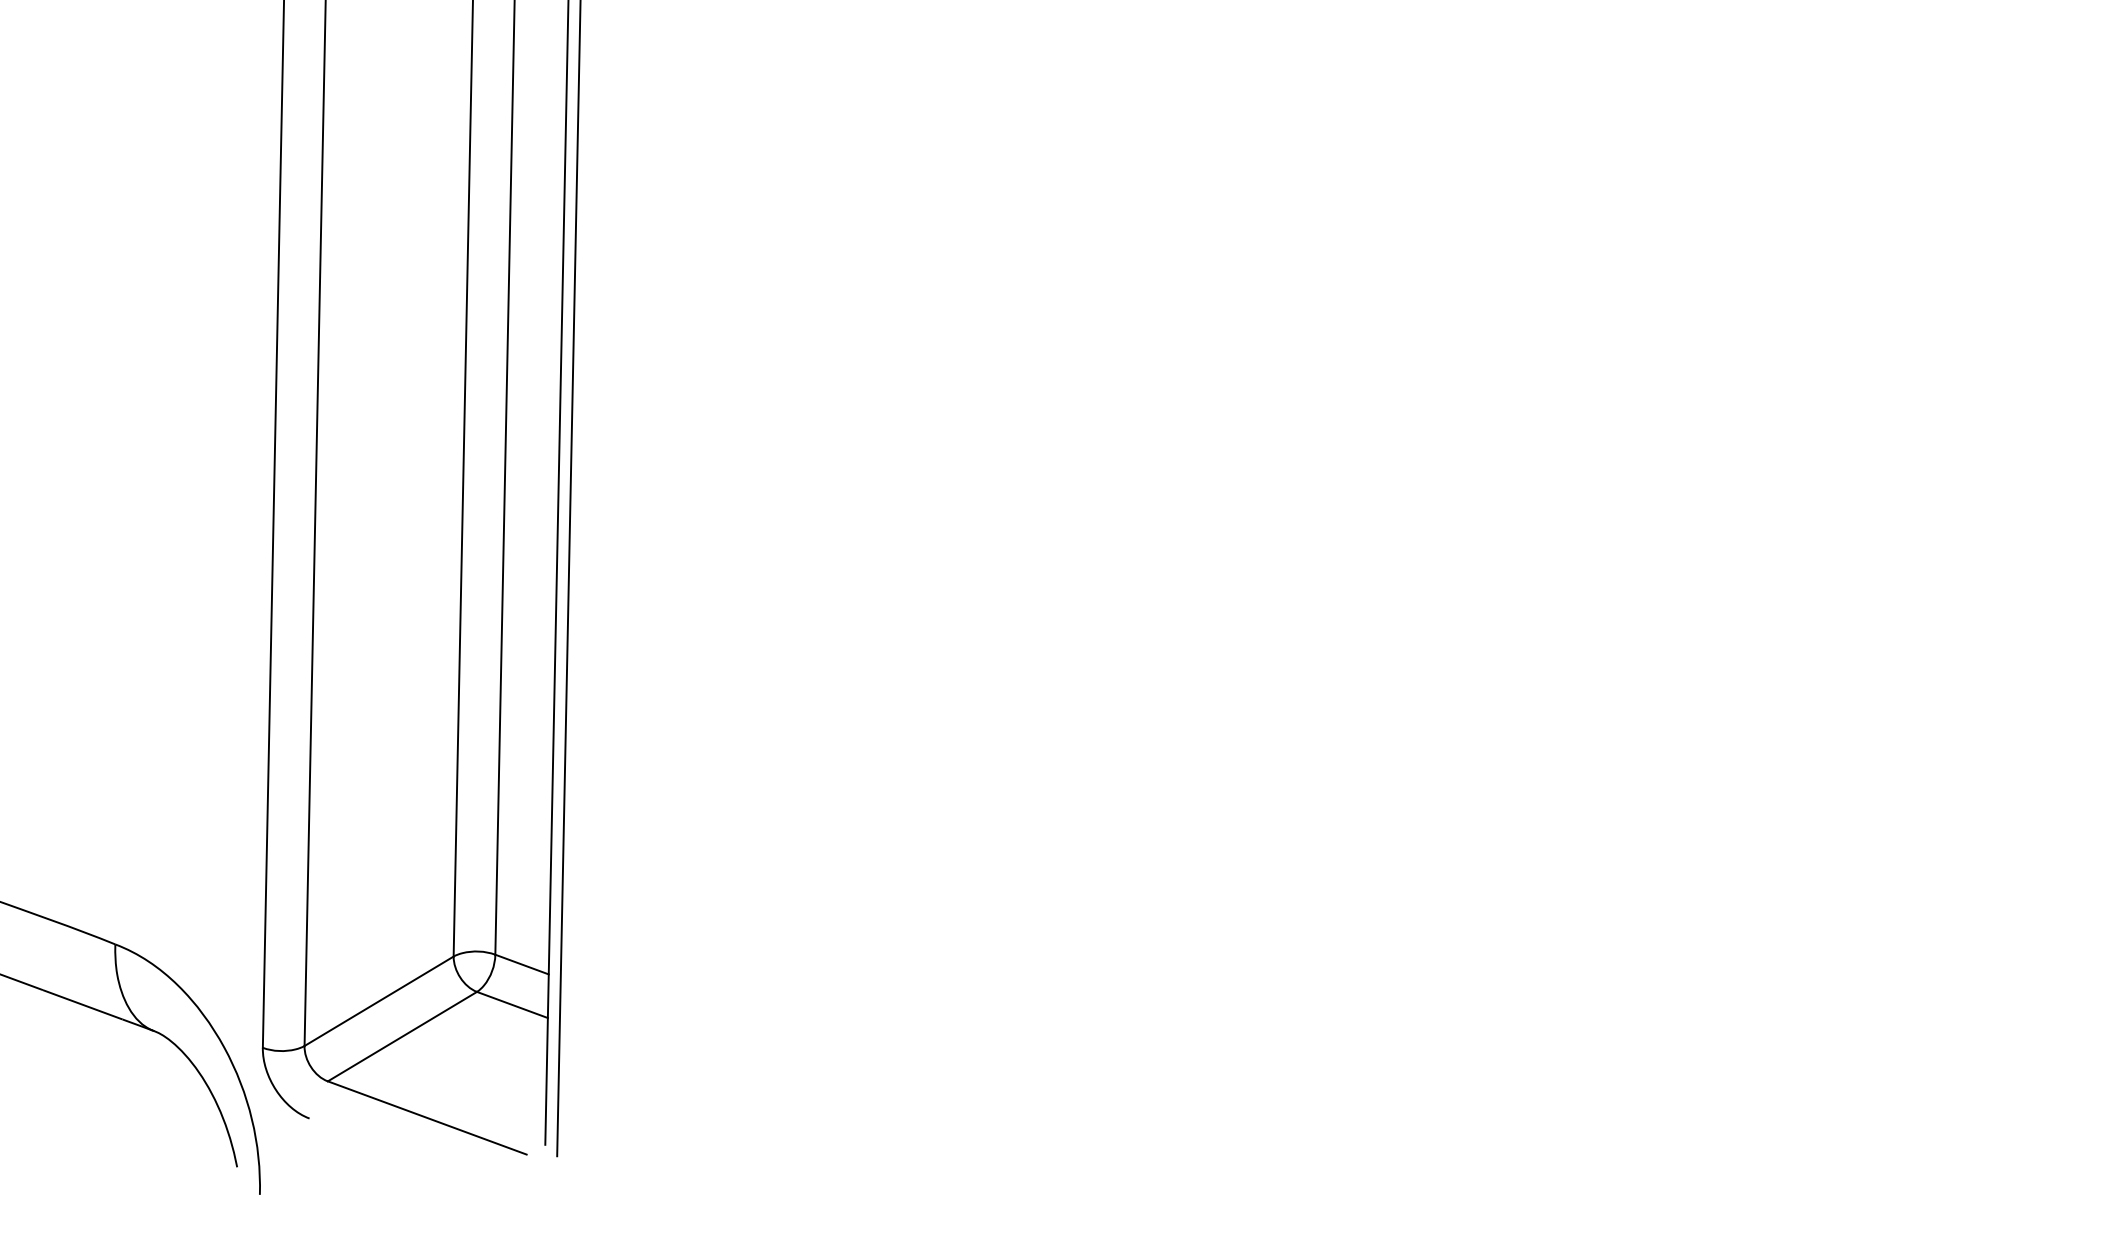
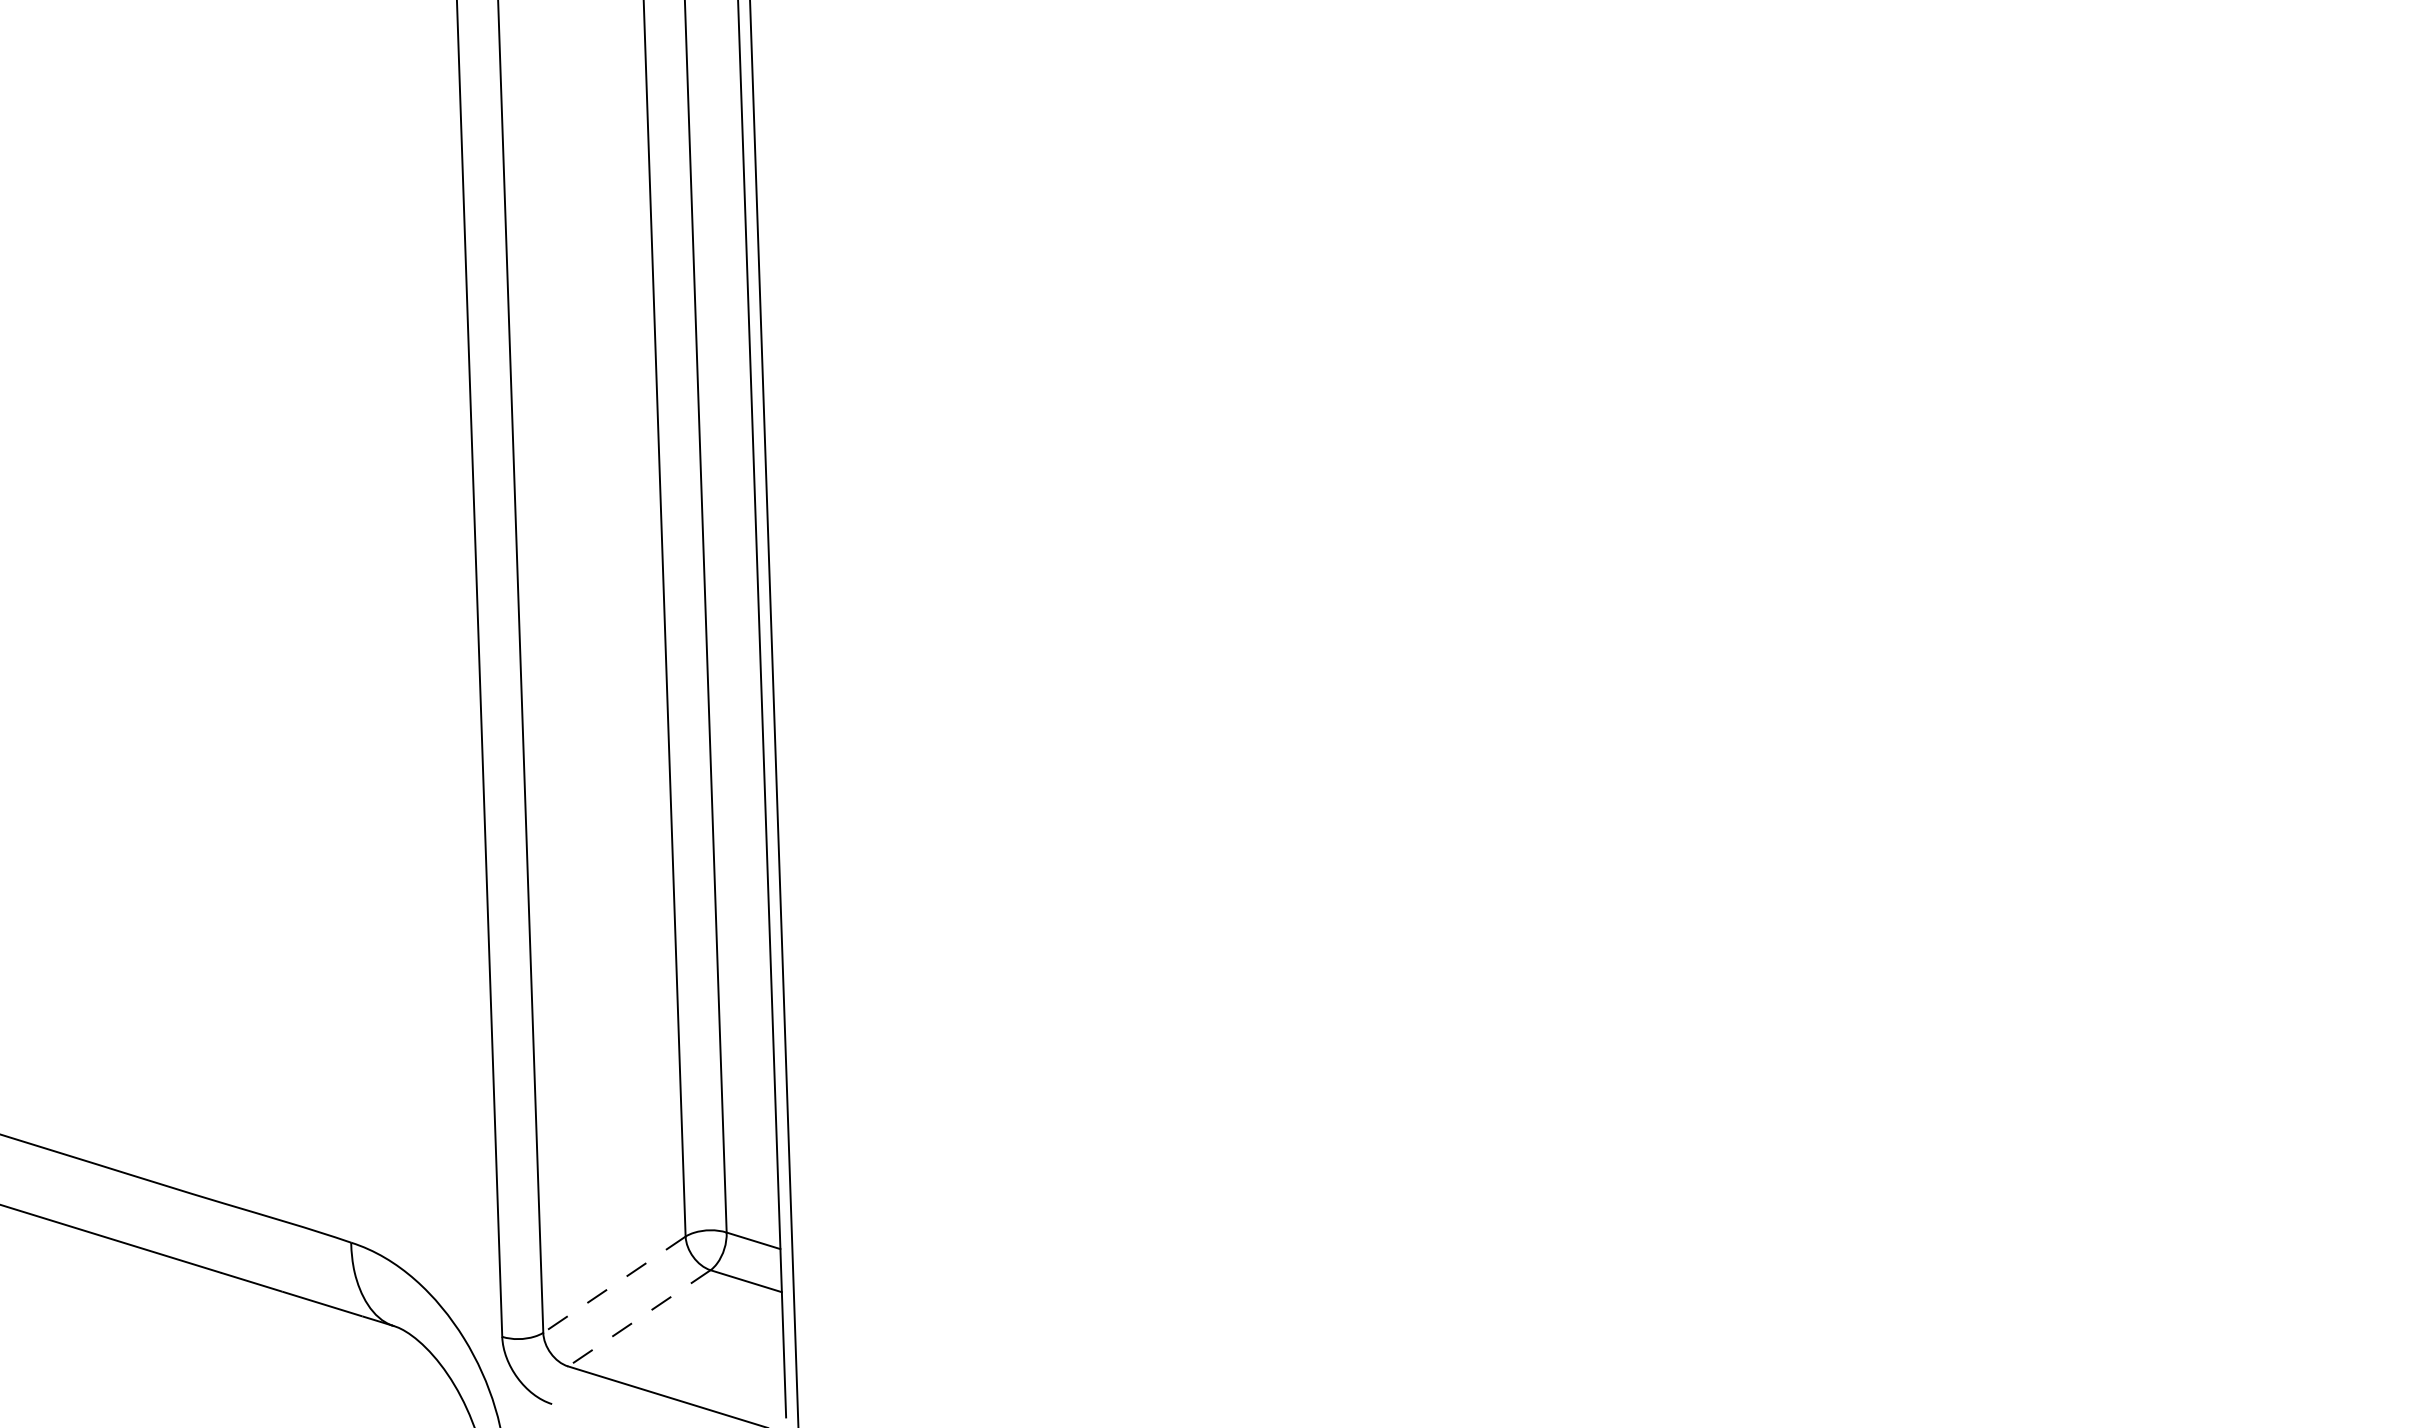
line: (379, 1001) -> (614, 1284), solid -> dashed
line: (402, 1036) -> (639, 1318), solid -> dashed

